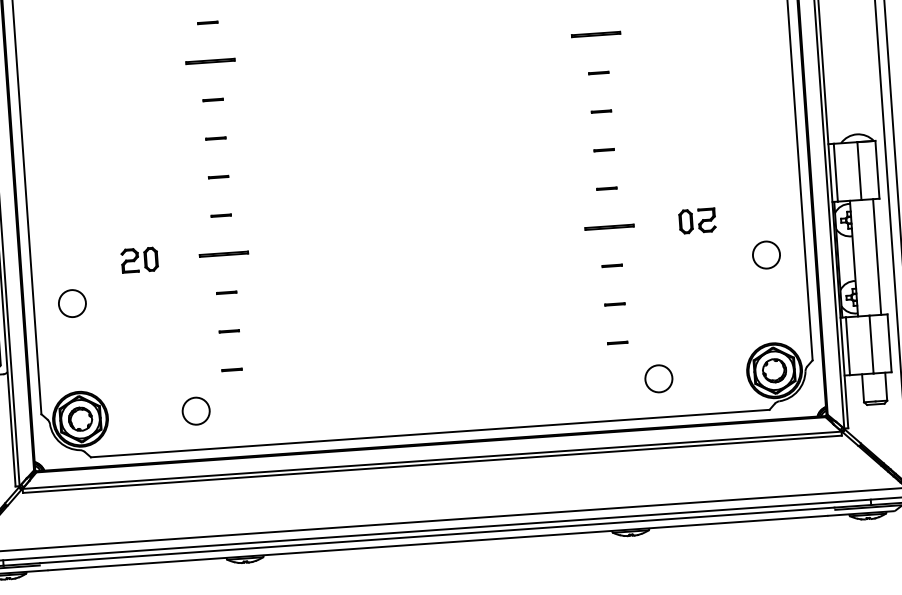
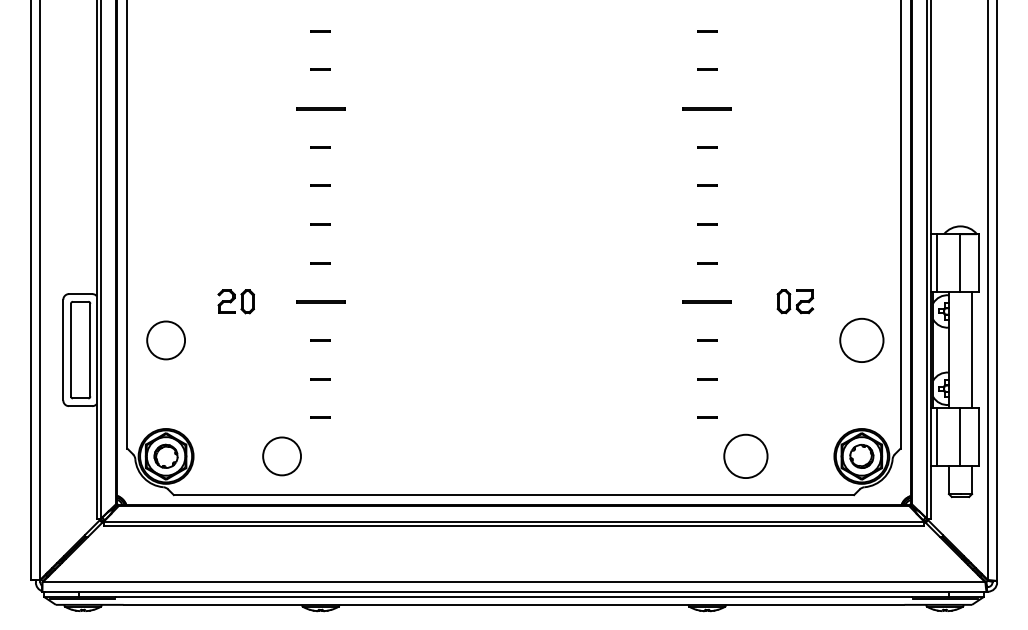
circle: (766, 254) -> (861, 339), size x1.6
circle: (71, 302) -> (165, 339), size x1.4
circle: (658, 377) -> (745, 455), size x1.6
circle: (195, 410) -> (281, 455), size x1.4

